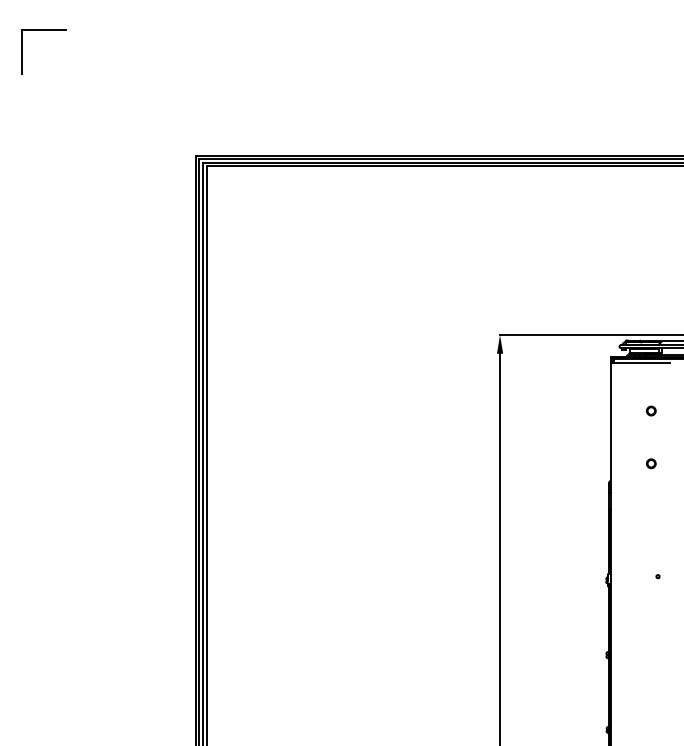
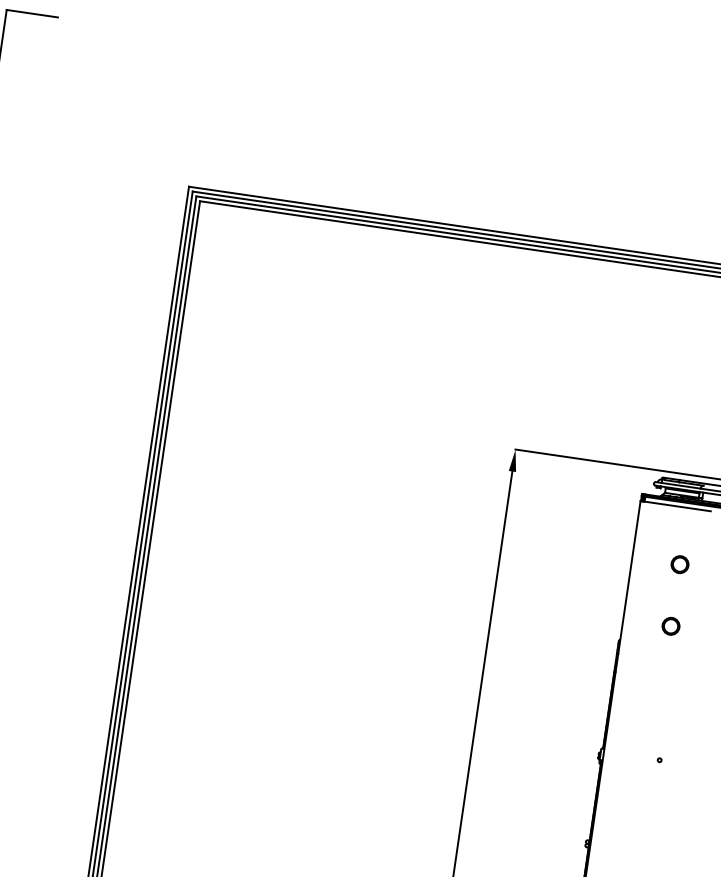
part: (651, 410) -> (680, 564), size x1.6
part: (651, 463) -> (671, 626), size x1.6

